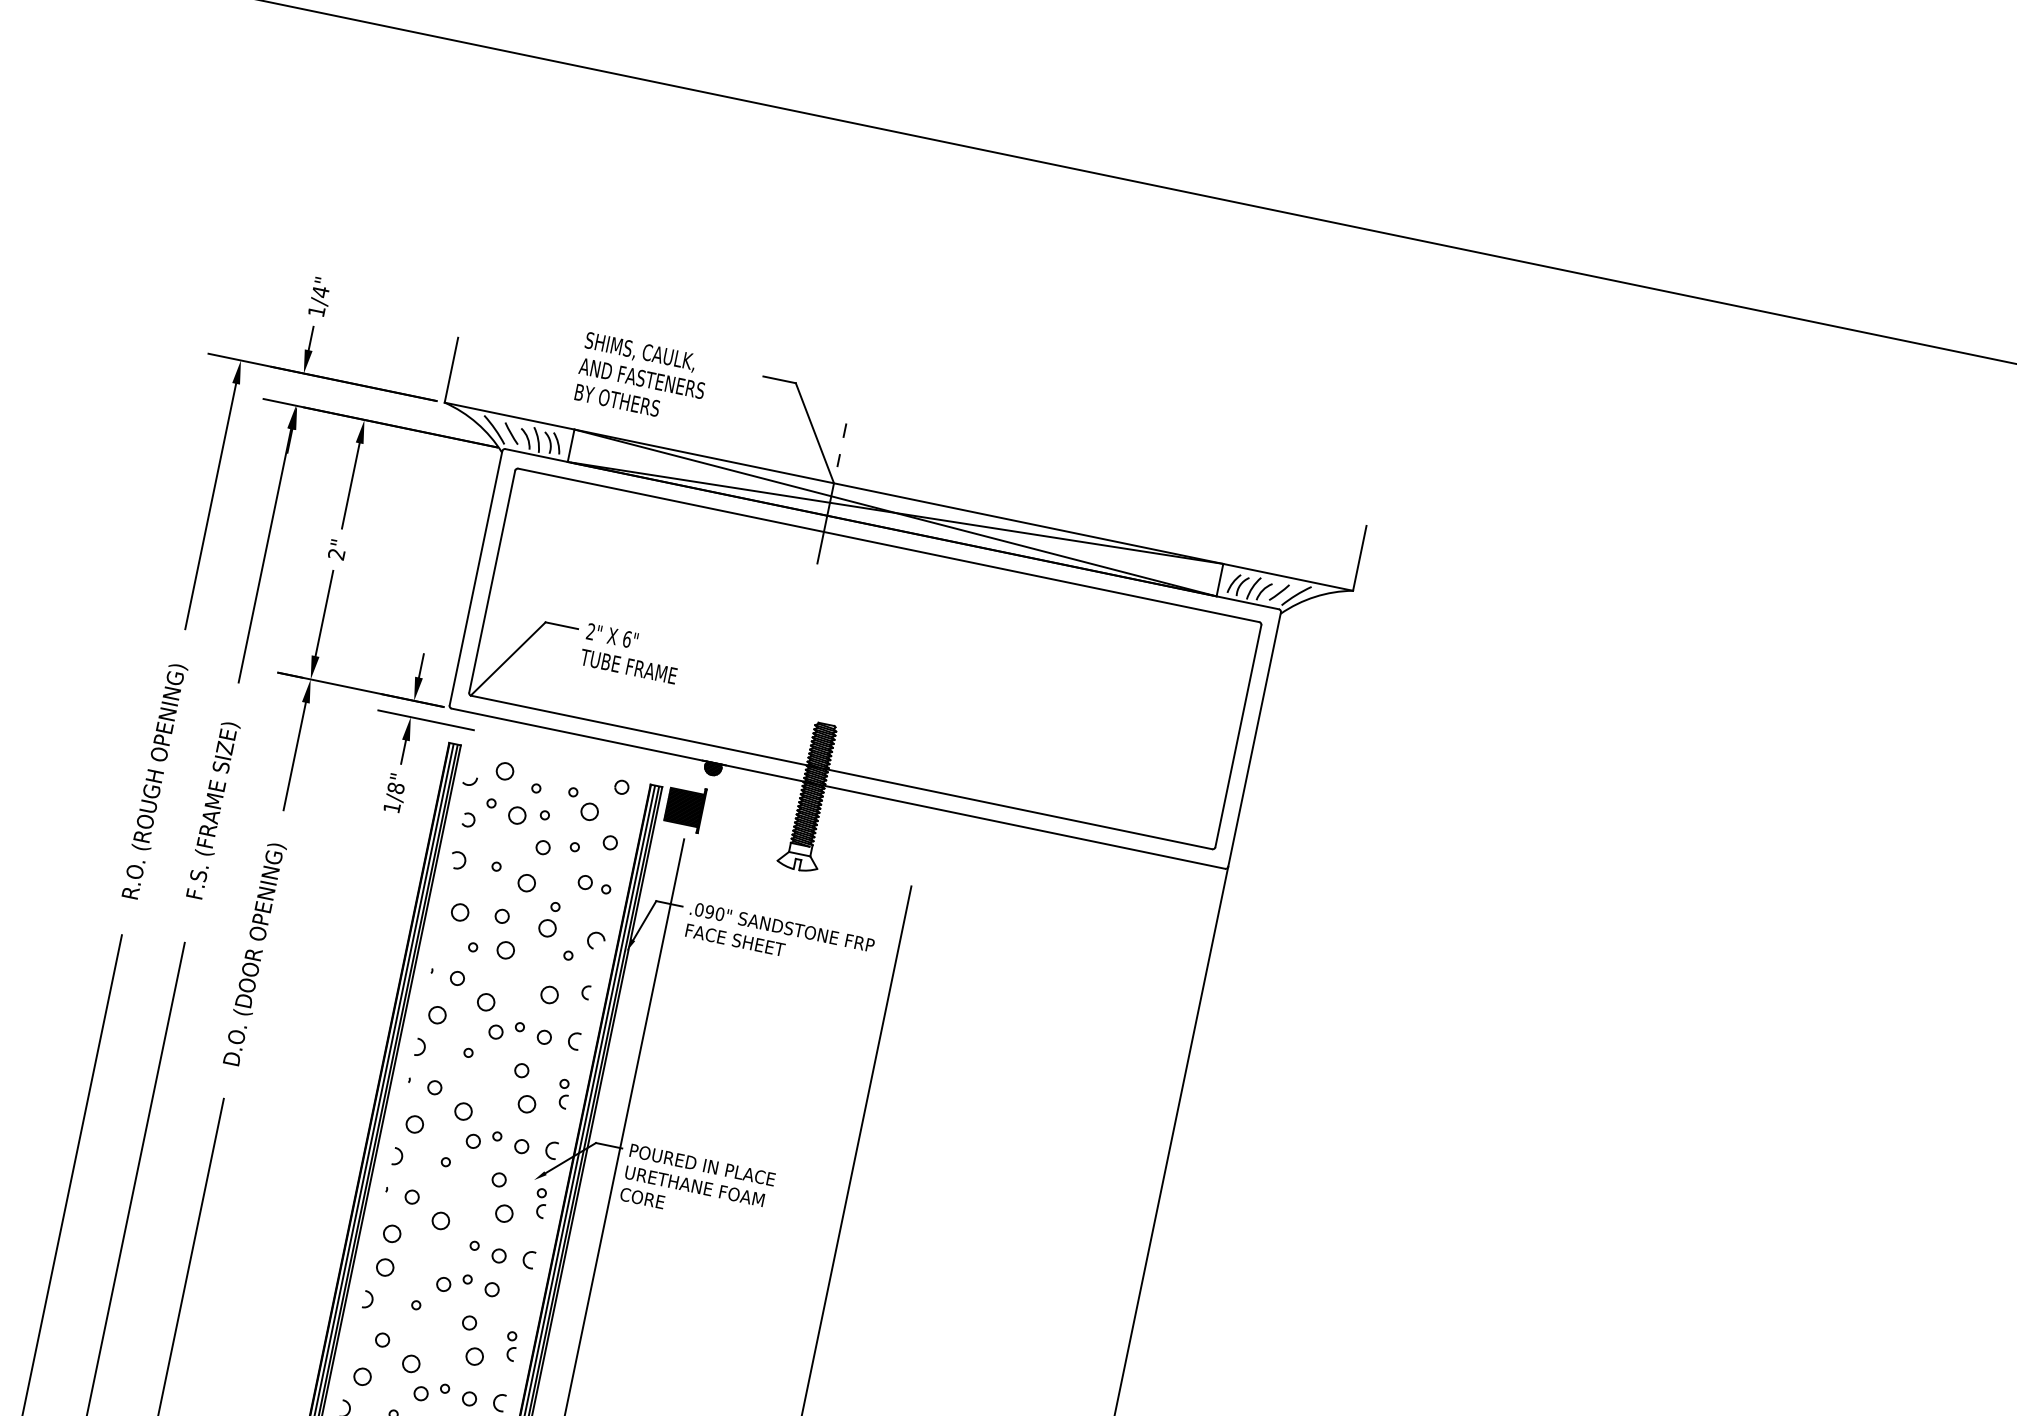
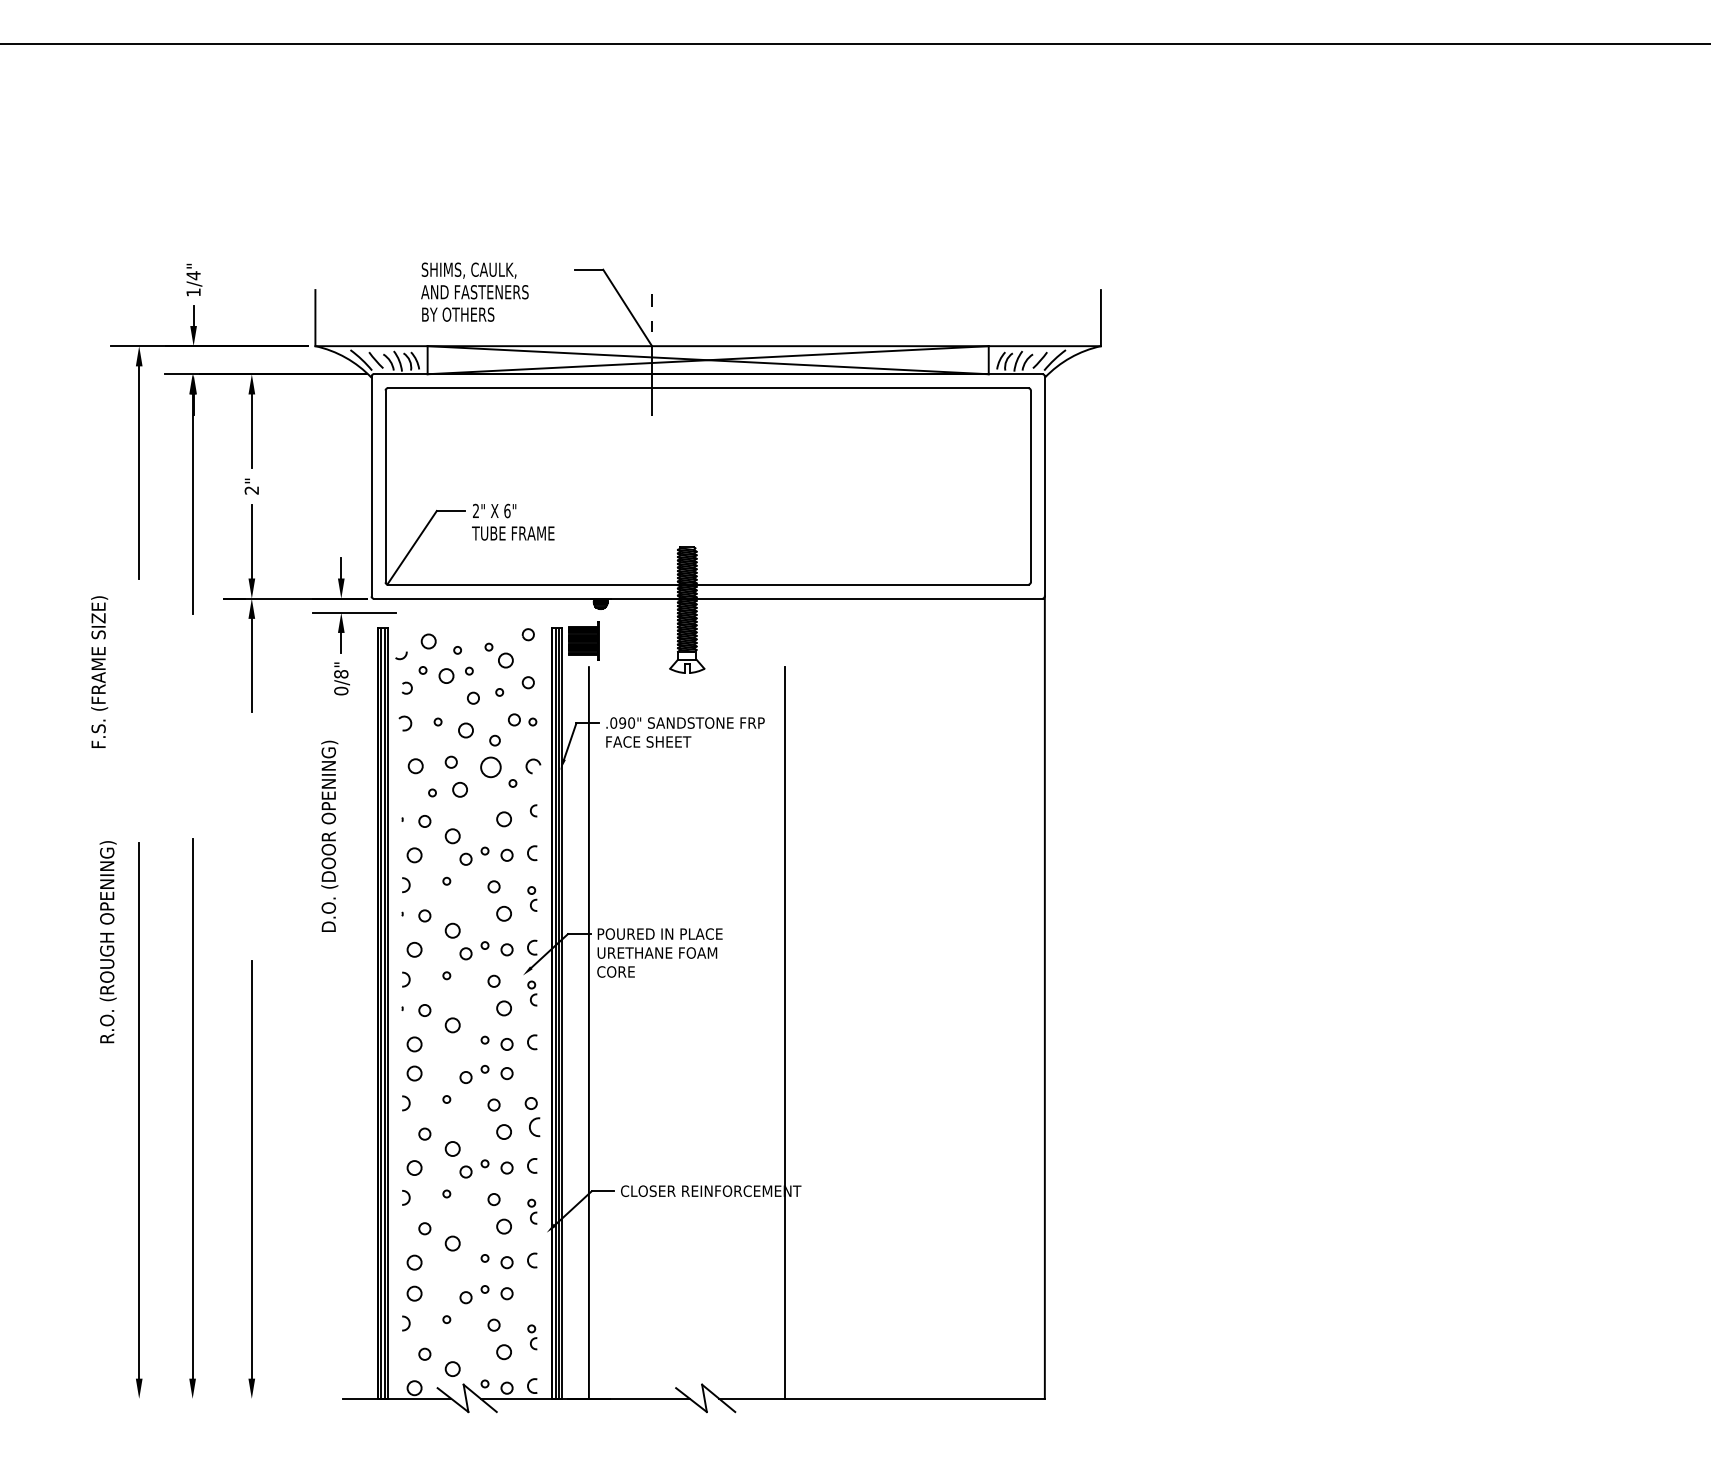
text: (154, 781) -> (107, 942), moved
text: (392, 807) -> (341, 690), 1/8" -> 0/8"
text: (213, 809) -> (99, 671), moved
part: (548, 919) -> (490, 756), size x1.4
text: (254, 953) -> (329, 835), moved
part: (511, 1346) -> (532, 1117), size x1.6

